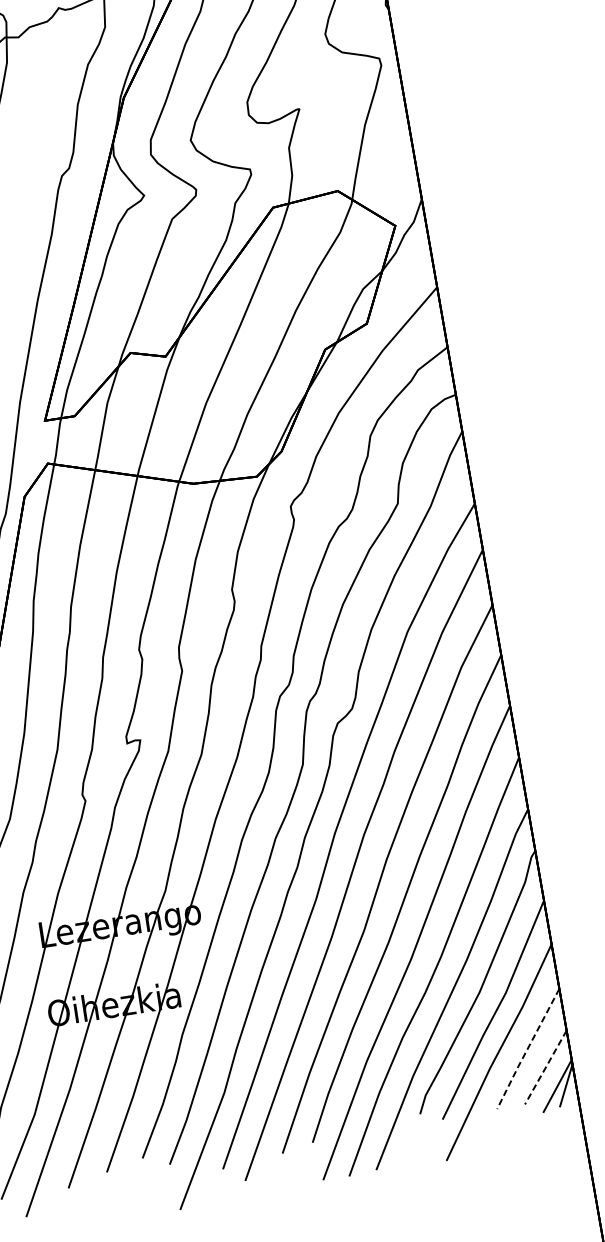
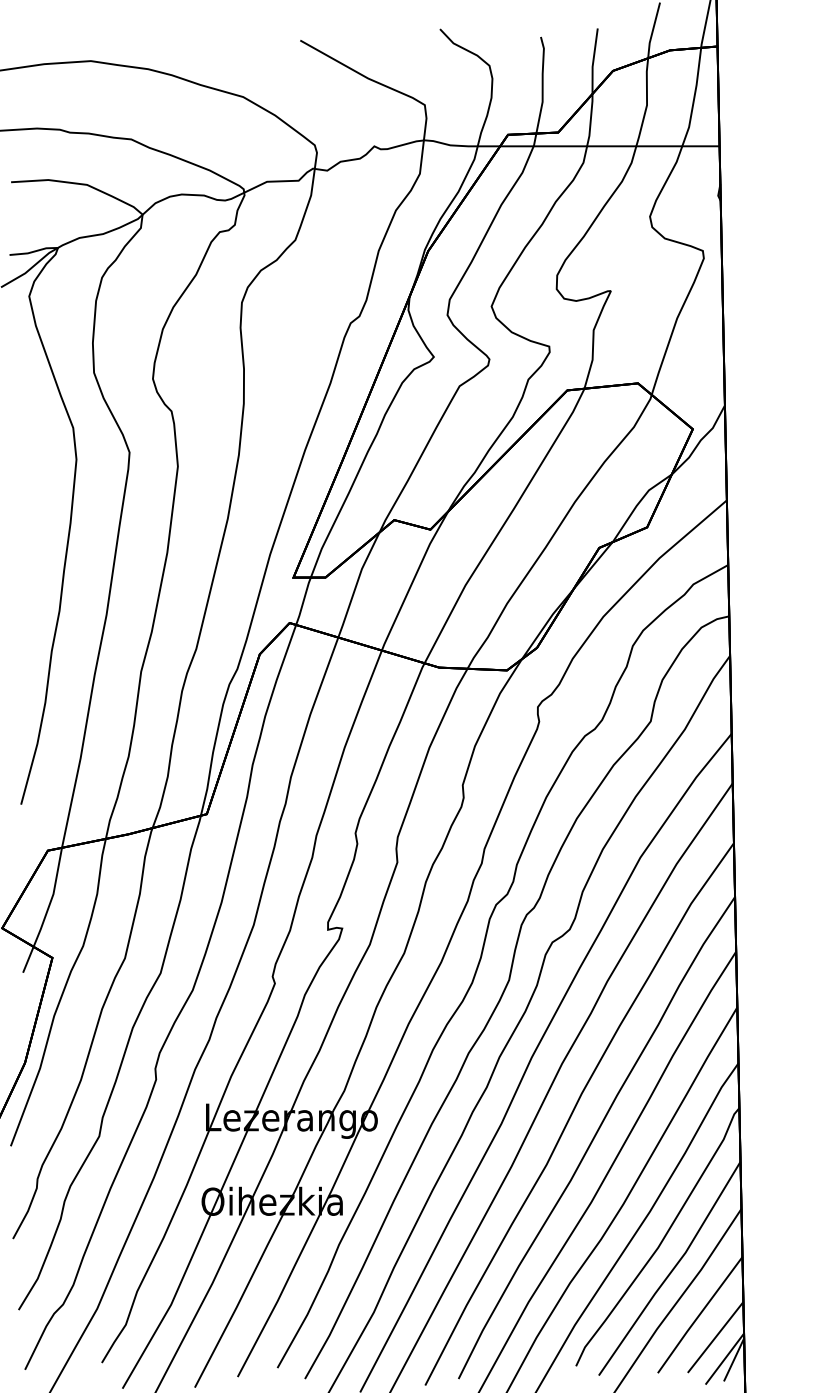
line: (527, 1049) -> (699, 1315), dashed -> solid
line: (545, 1067) -> (715, 1337), dashed -> solid

